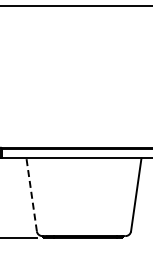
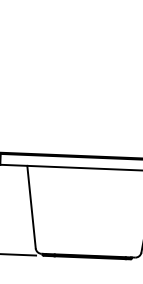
line: (31, 194) -> (31, 206), dashed -> solid

